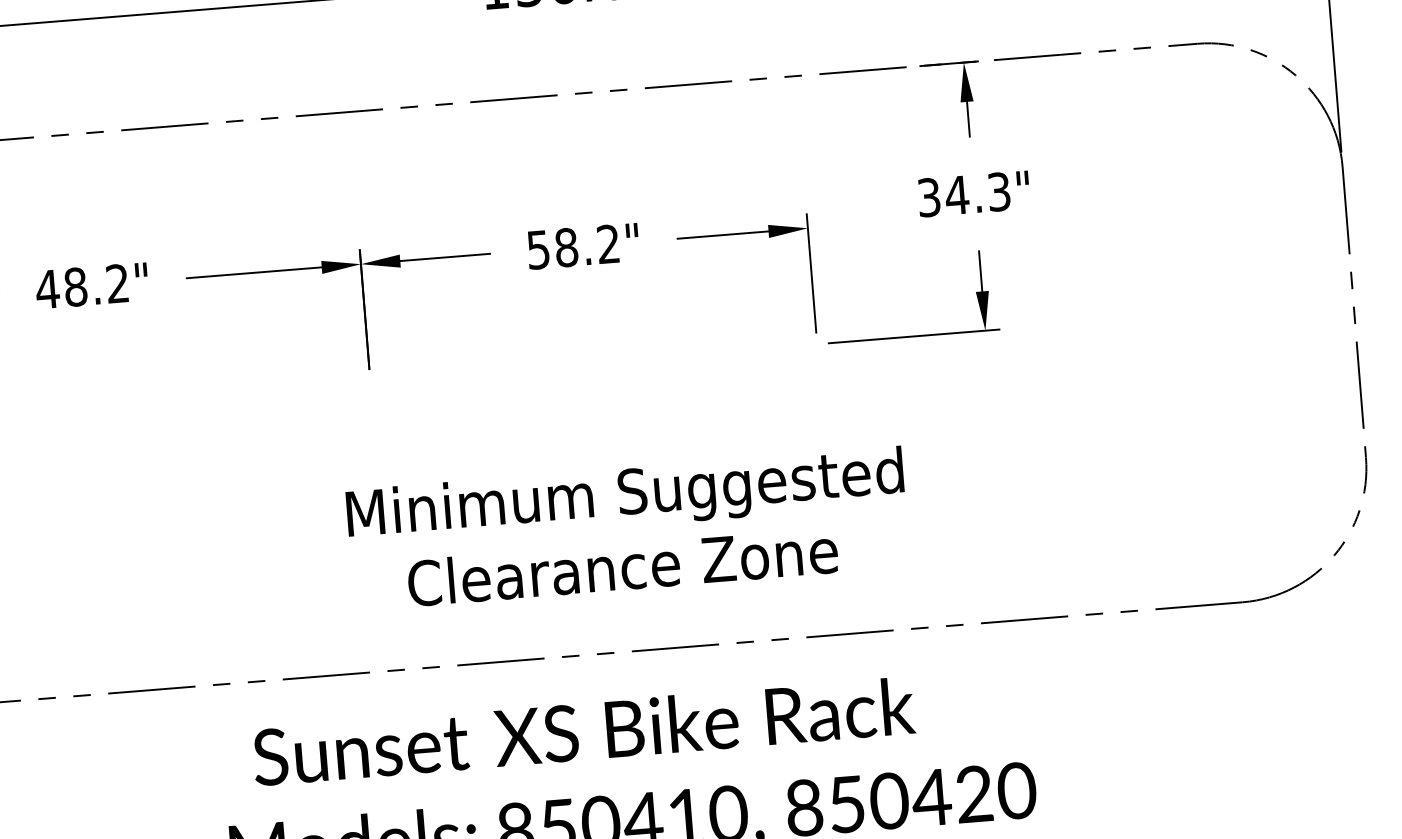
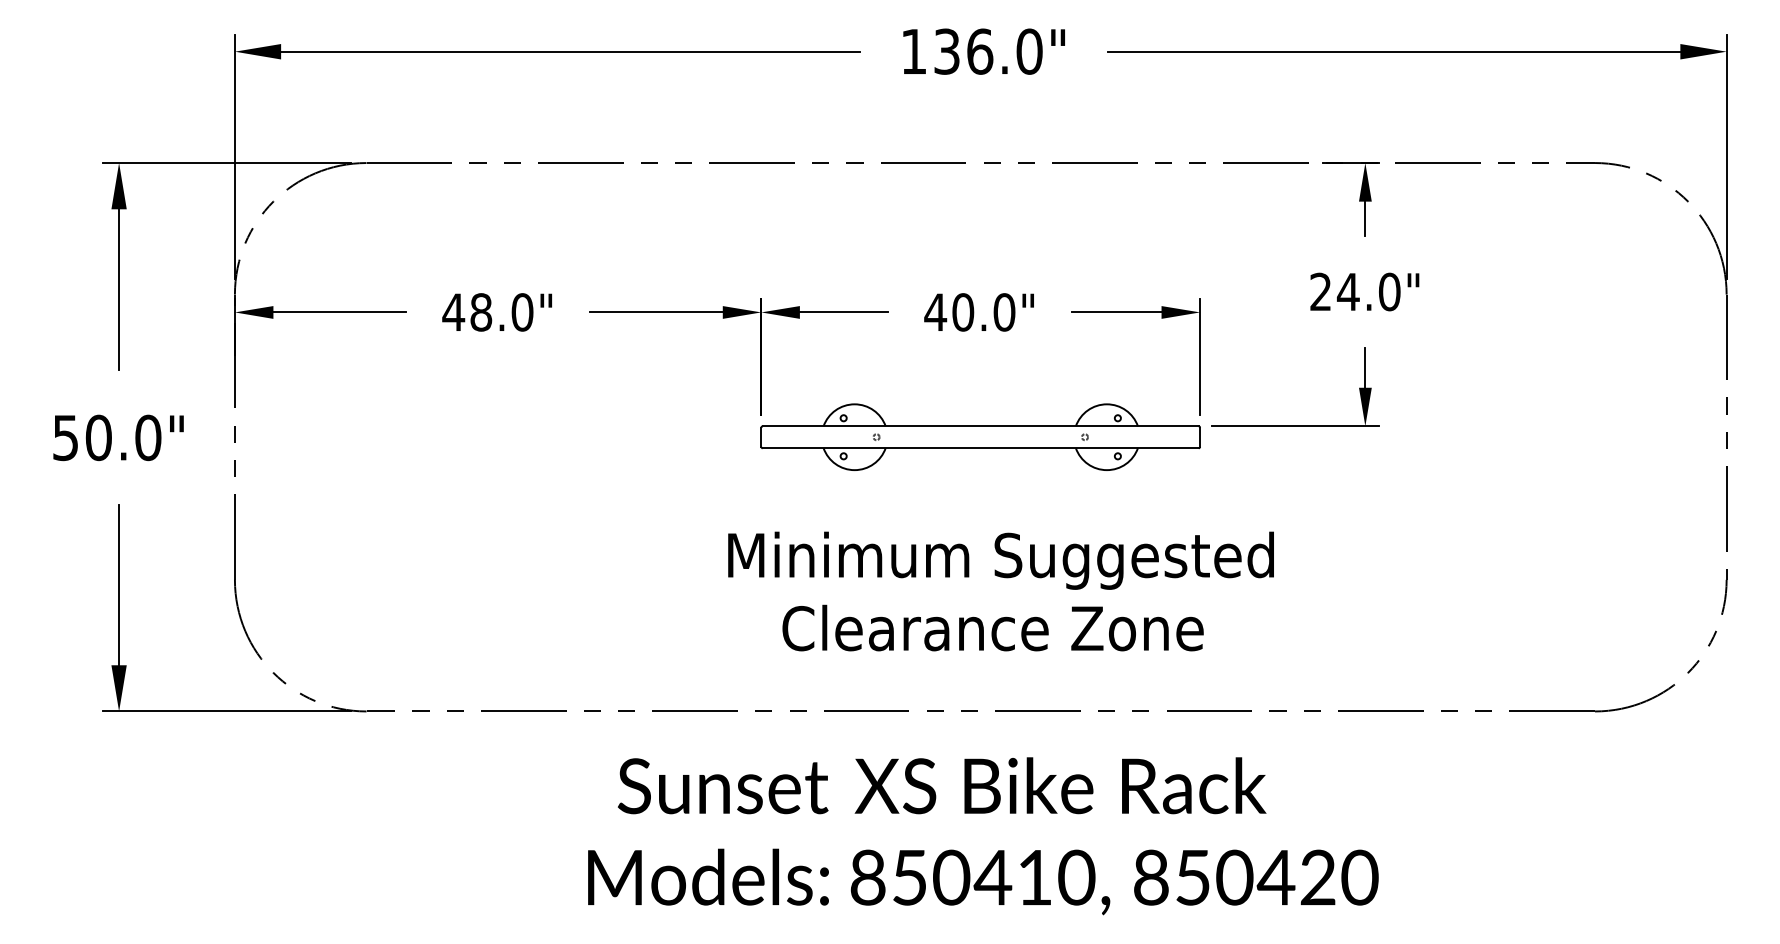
text: (964, 194) -> (1355, 291), 34.3" -> 24.0"
text: (572, 247) -> (969, 312), 58.2" -> 40.0"
text: (117, 283) -> (522, 312), 48.2" -> 48.0"
part: (594, 372) -> (980, 436), added

